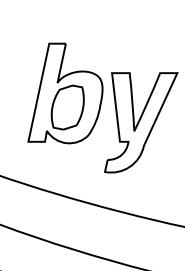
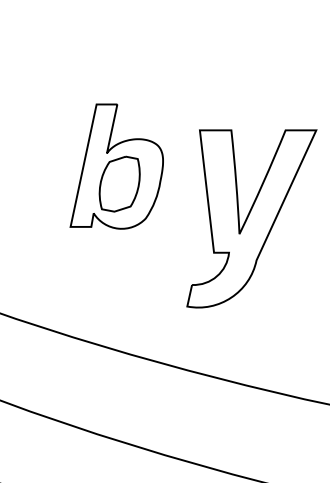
part: (65, 93) -> (116, 166), size x0.7

